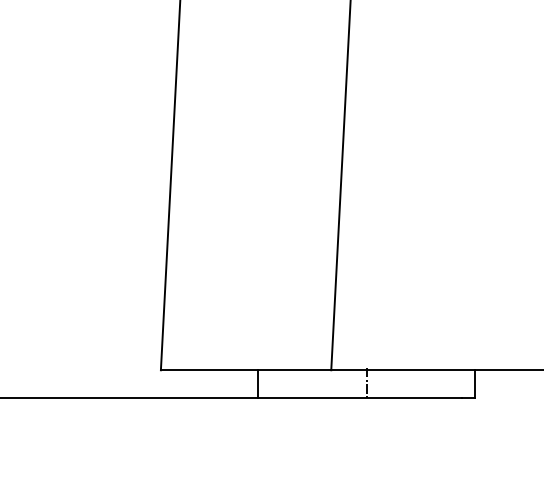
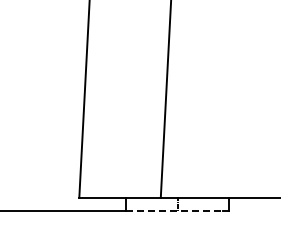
line: (359, 396) -> (174, 210), solid -> dashed

